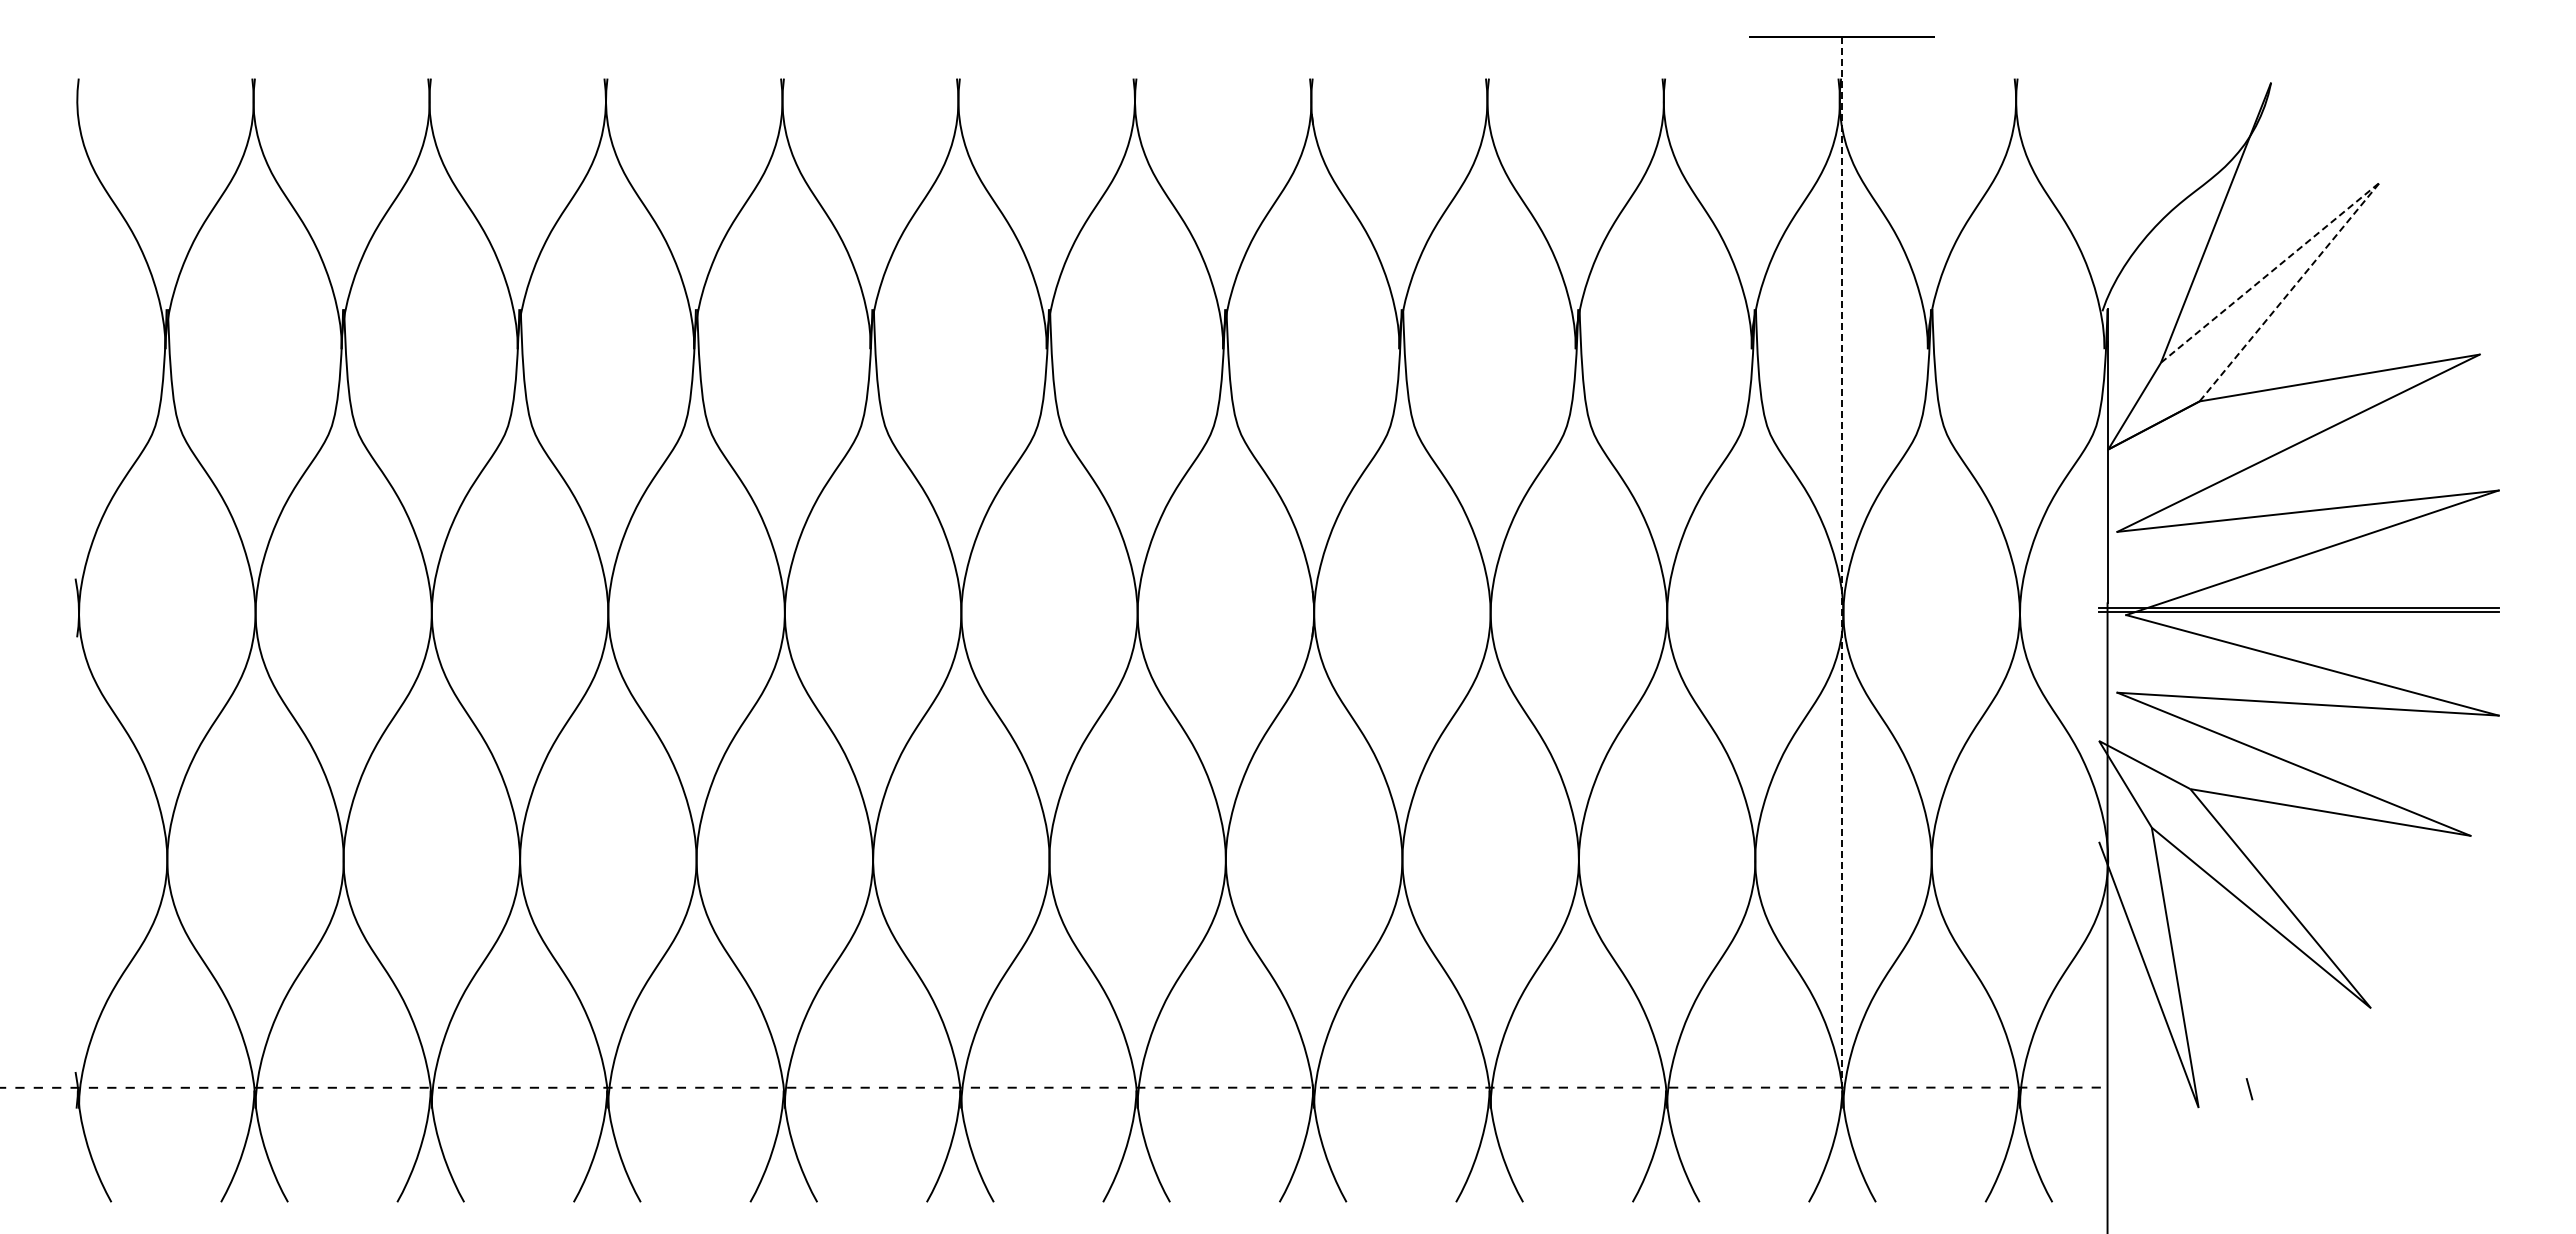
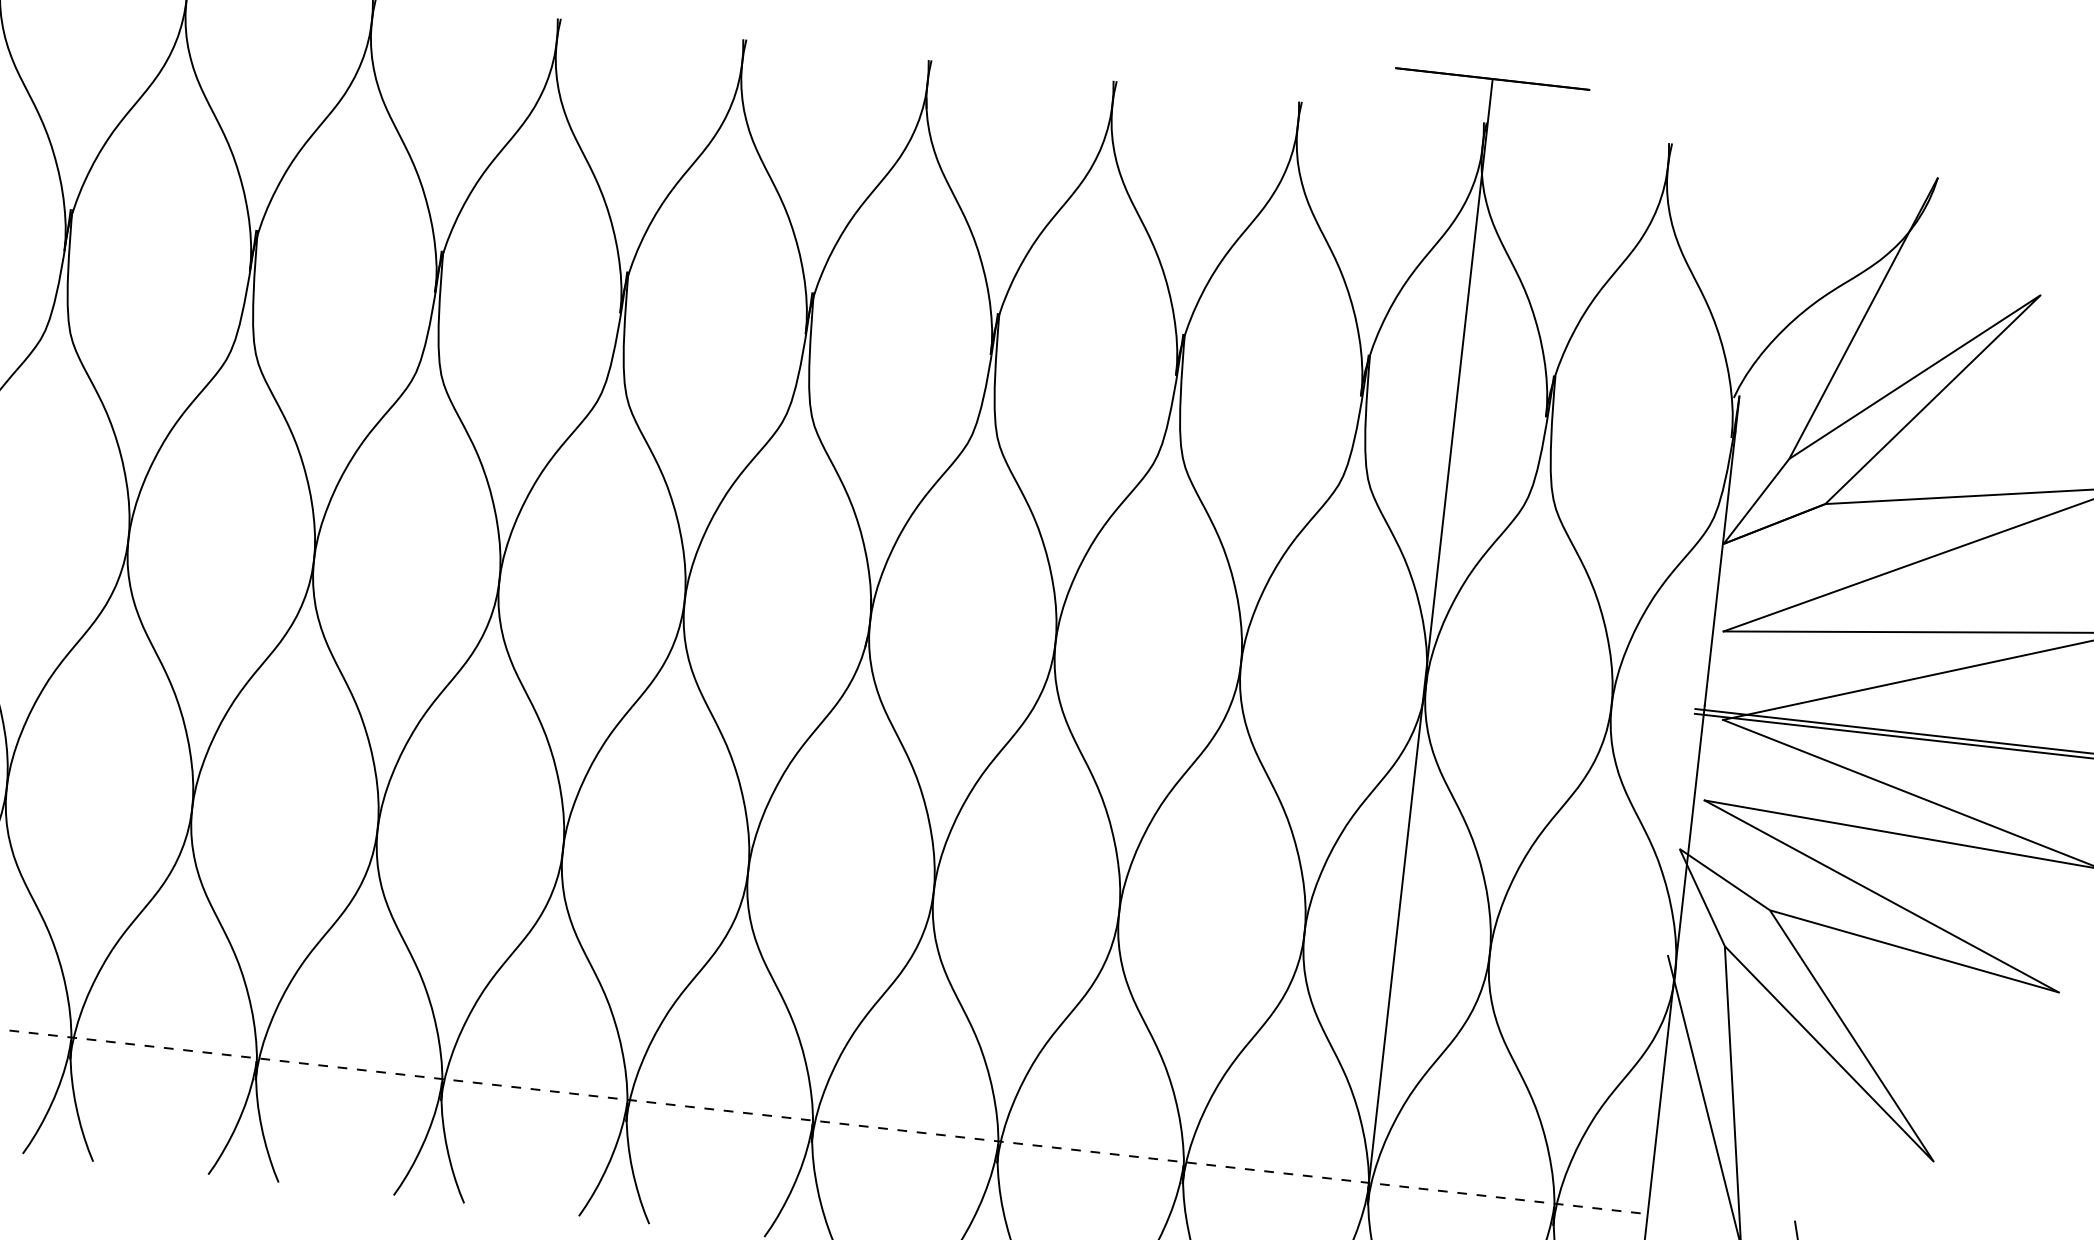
line: (2380, 182) -> (2041, 295), dashed -> solid
line: (1842, 565) -> (1430, 634), dashed -> solid

